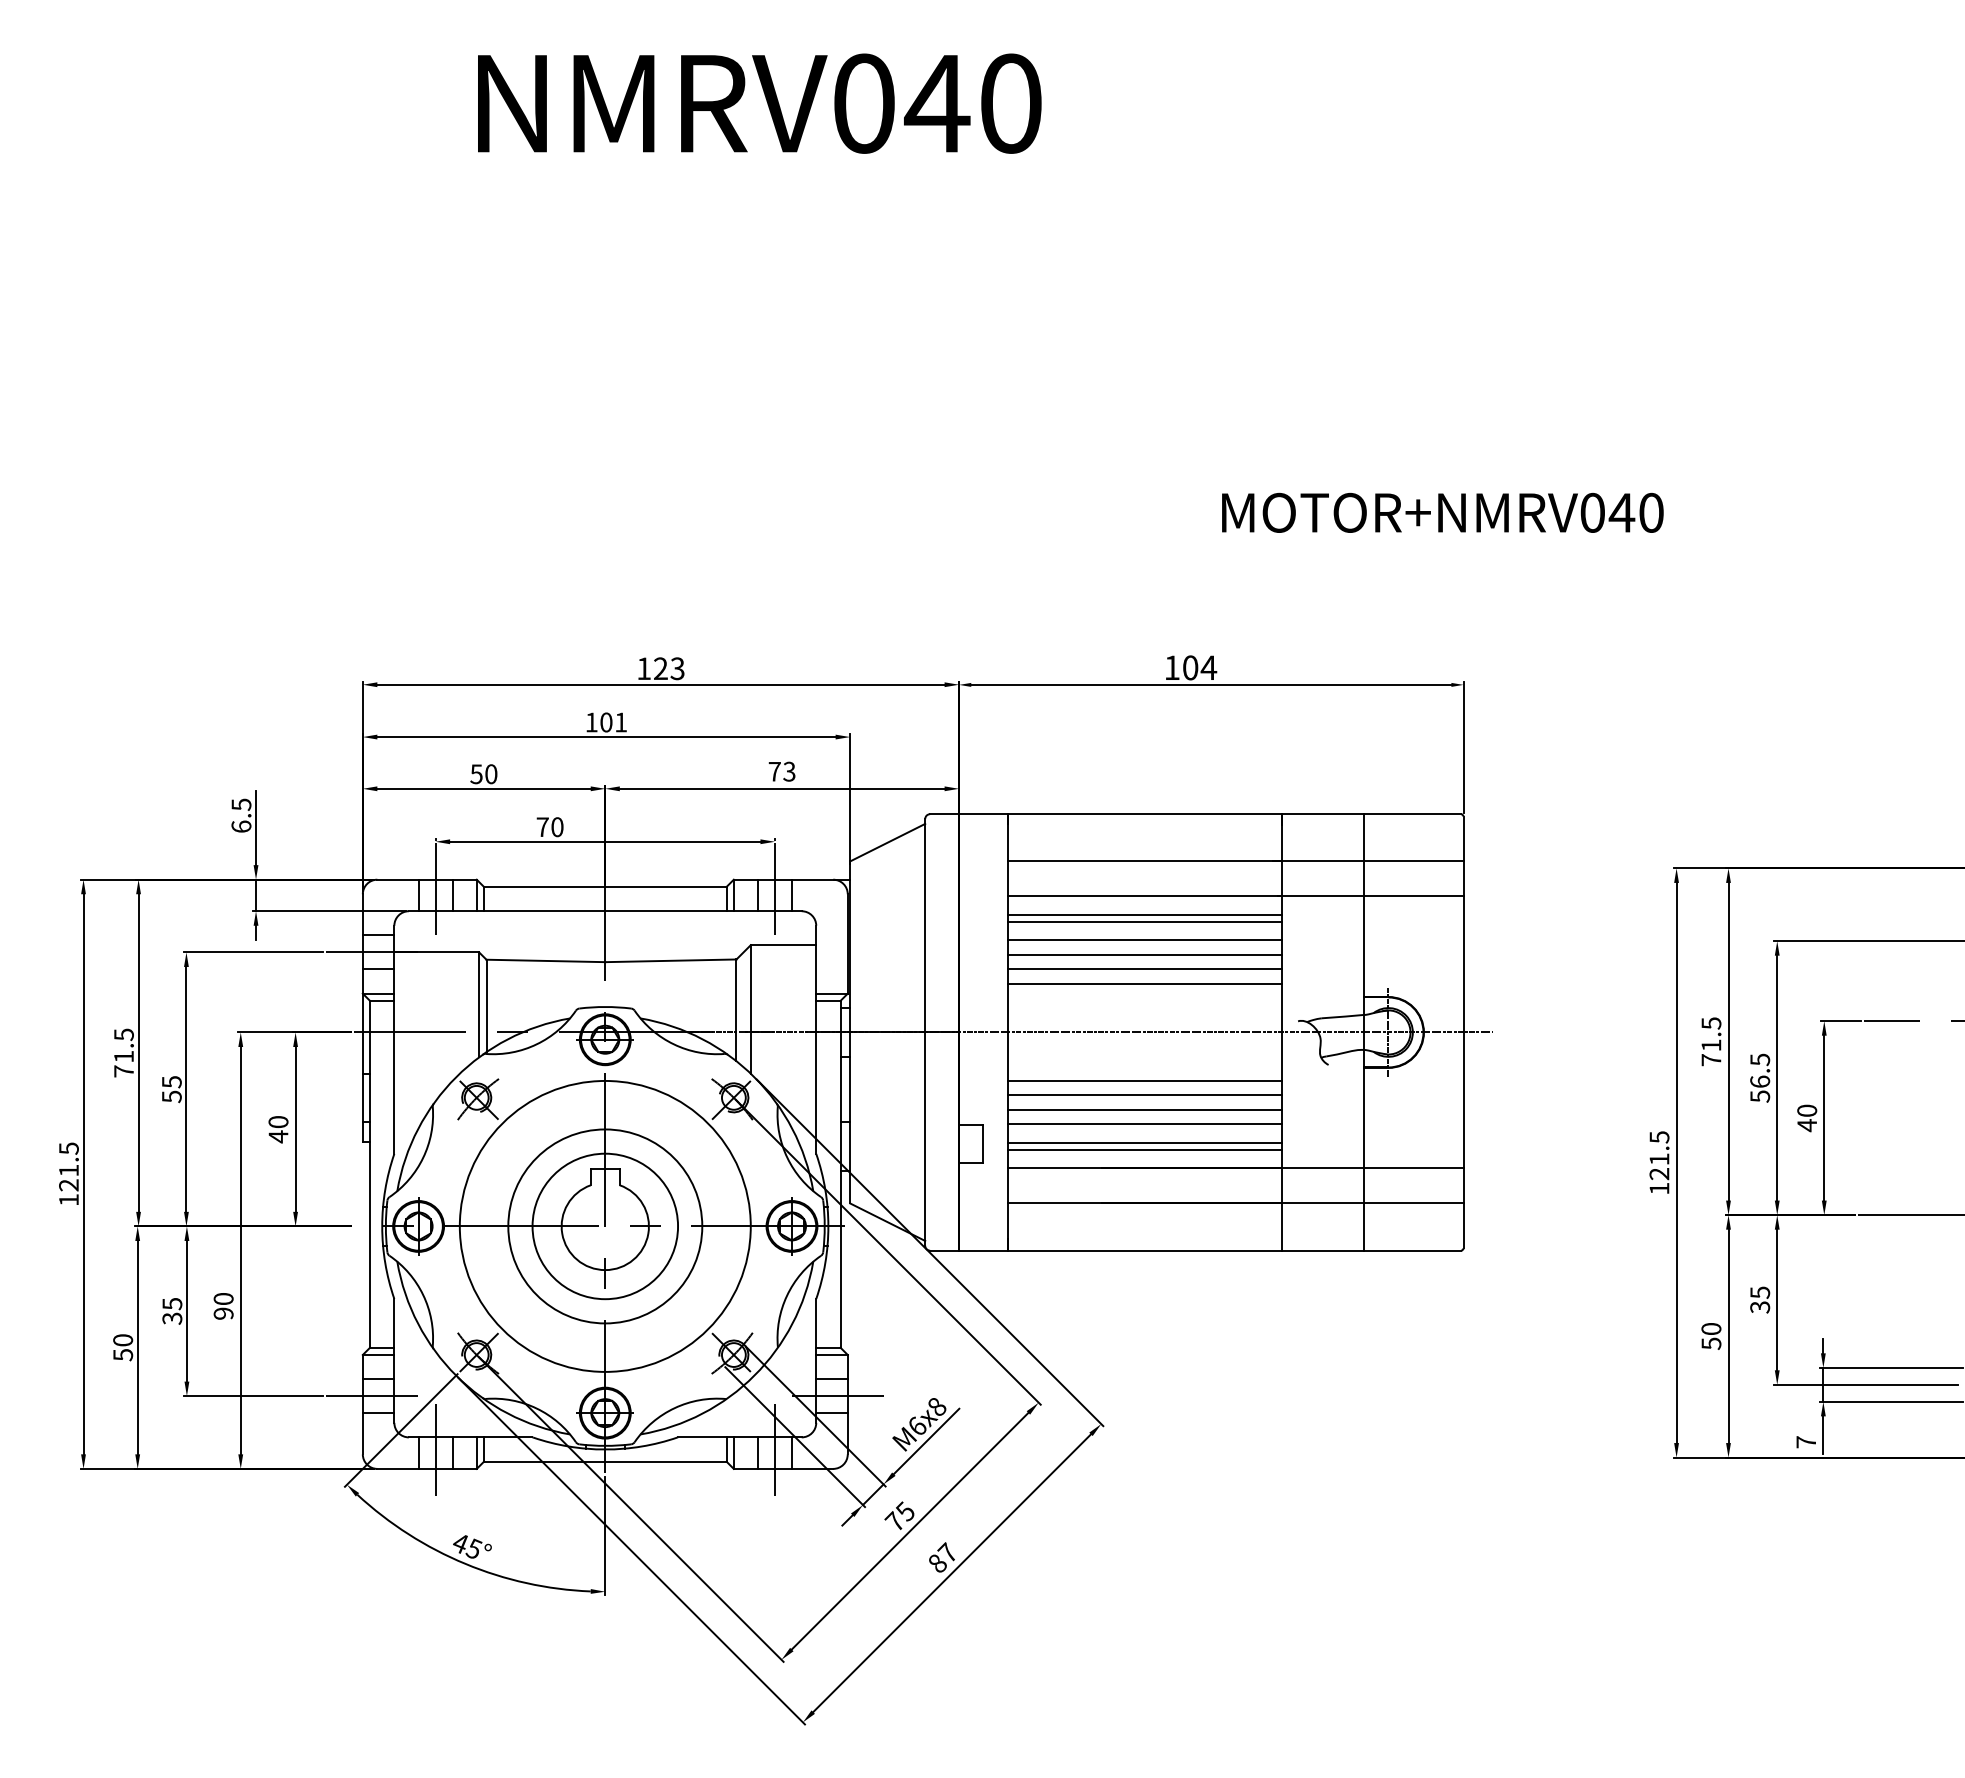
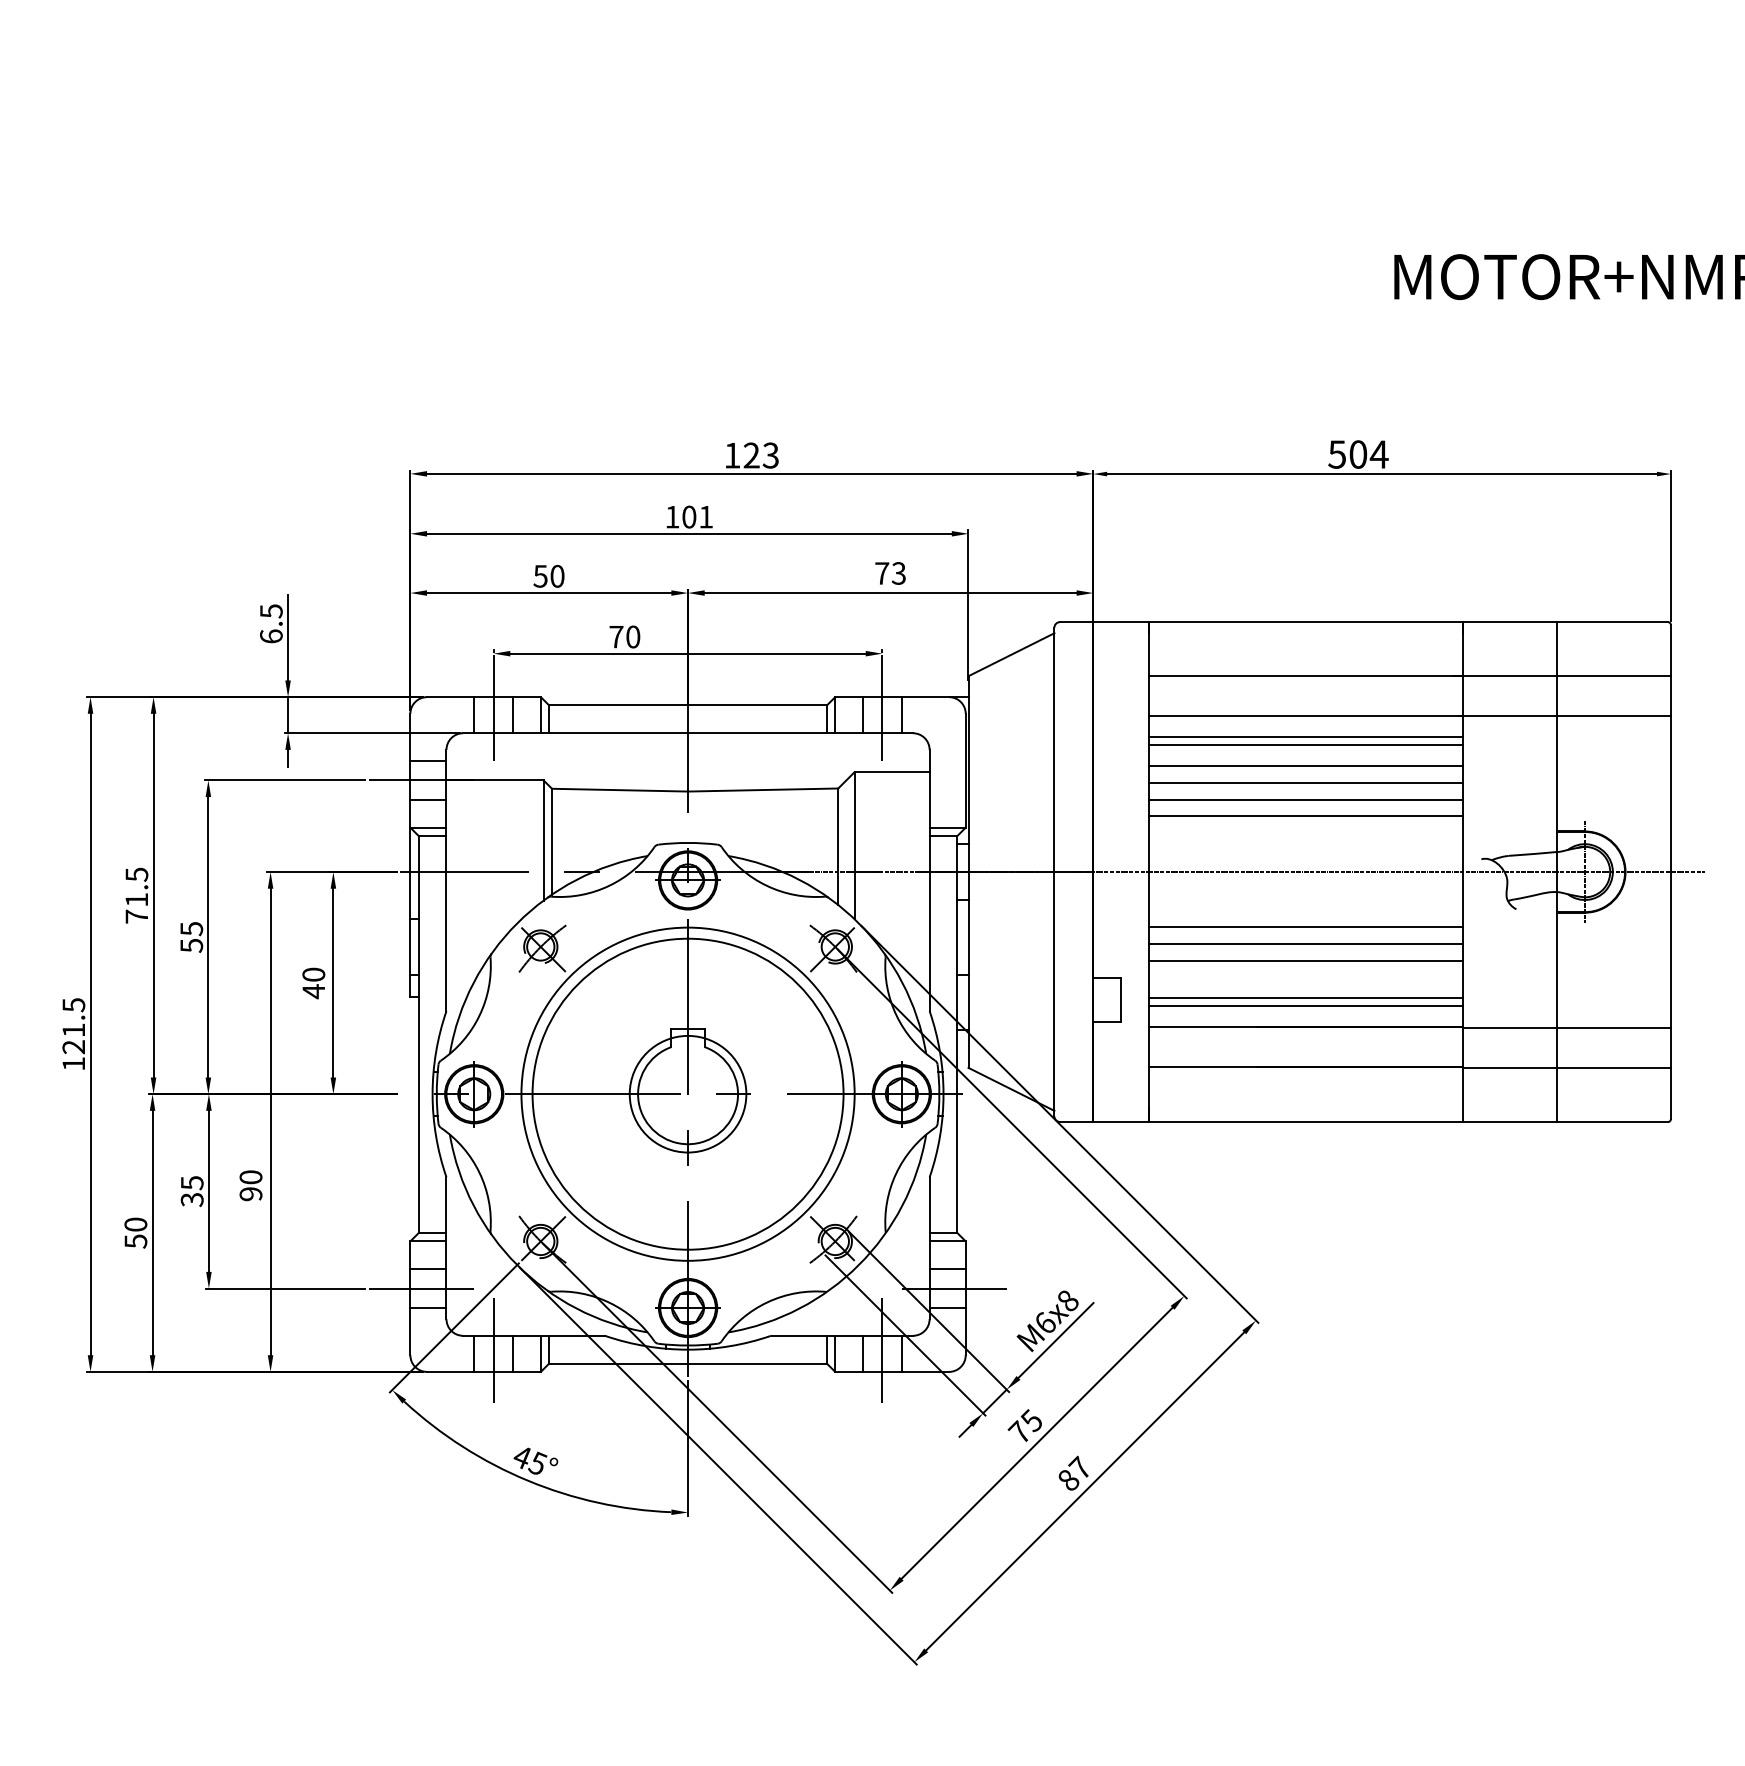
text: (1171, 667) -> (1336, 454), 104 -> 504
line: (1144, 1124) -> (1305, 977), removed
circle: (605, 1226) -> (688, 1094), size x0.7
circle: (605, 1226) -> (688, 1094), size x1.4

